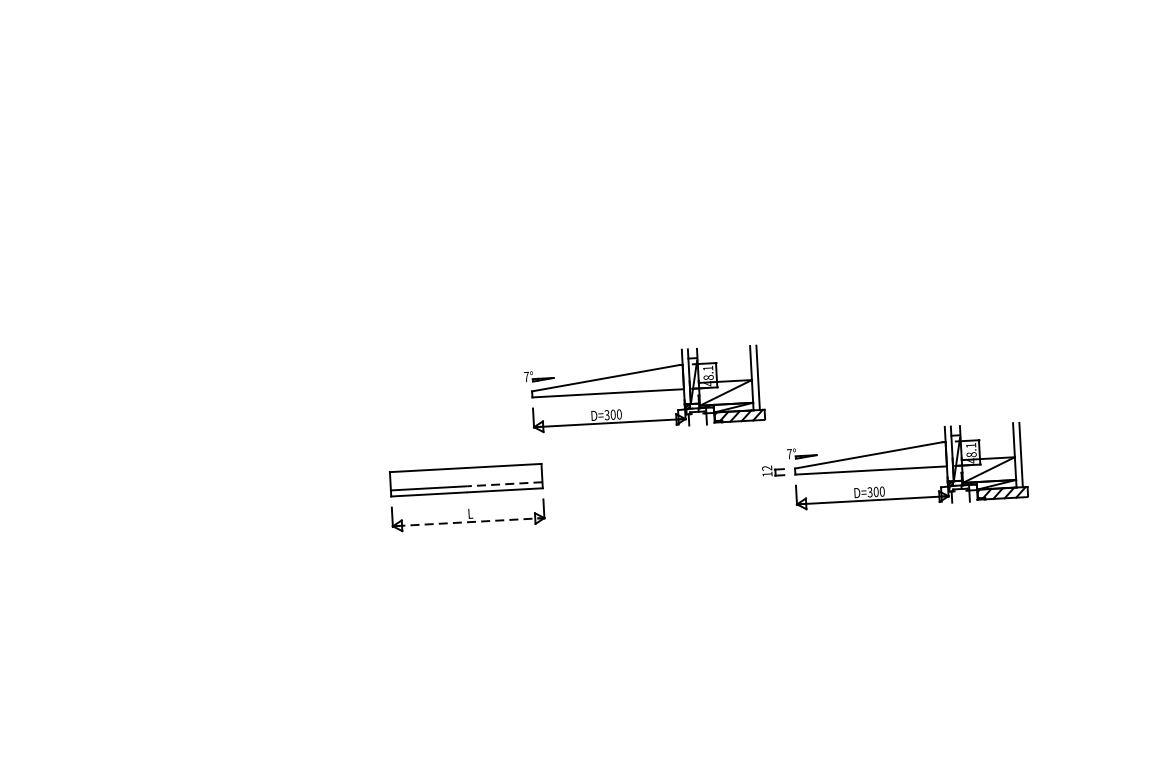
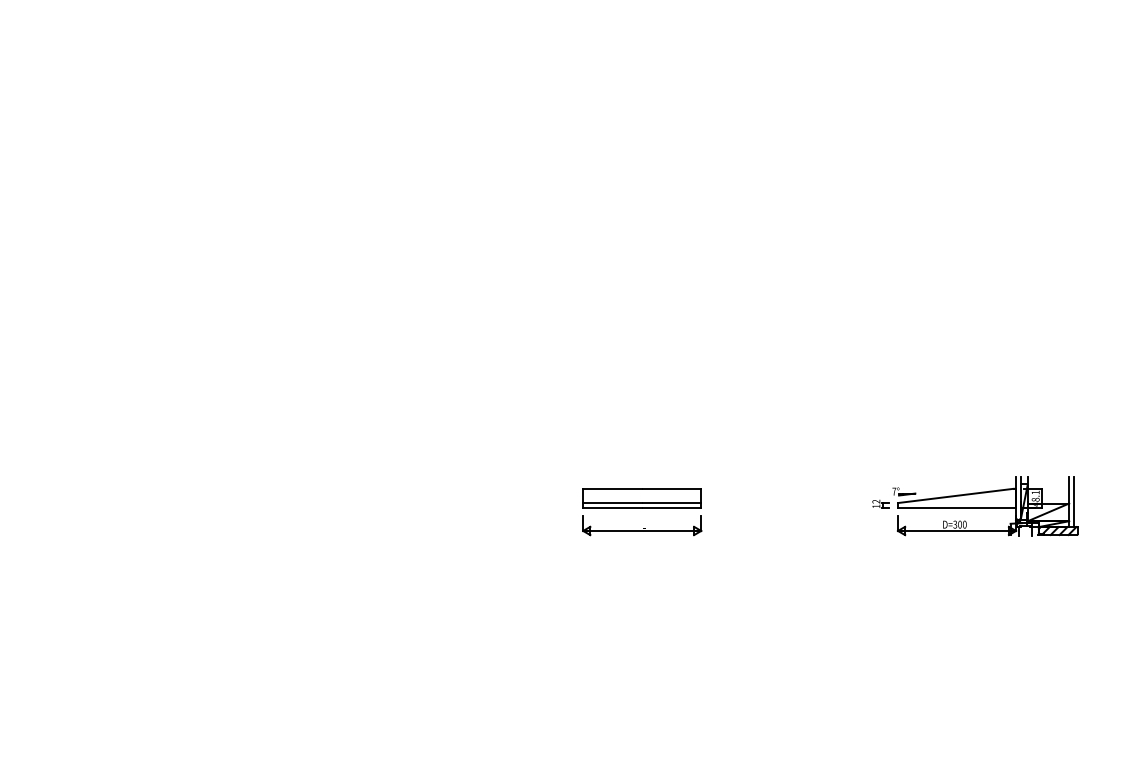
part: (644, 389) -> (784, 435), removed
line: (504, 484) -> (671, 503), dashed -> solid
line: (468, 521) -> (642, 530), dashed -> solid

